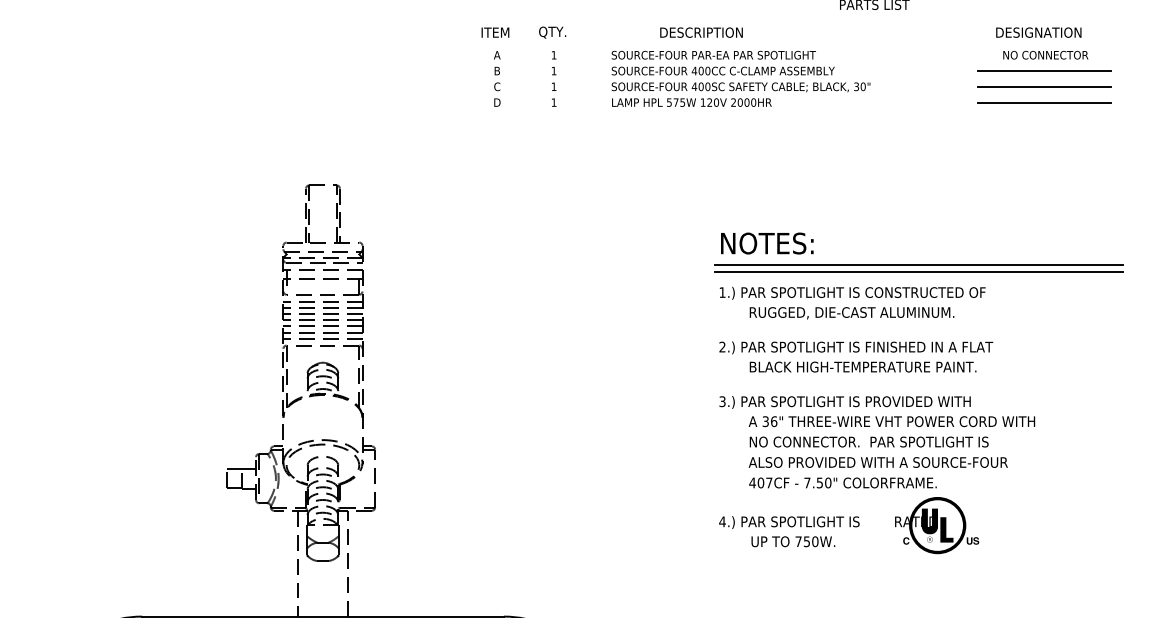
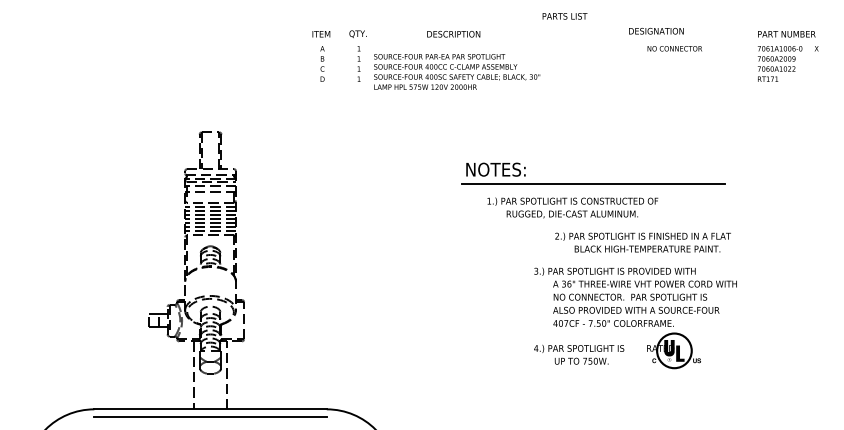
text: (1038, 33) -> (656, 31), moved
line: (1043, 70) -> (673, 58), removed
text: (741, 78) -> (457, 71), moved
line: (1043, 85) -> (673, 68), removed
line: (1043, 103) -> (673, 79), removed
line: (919, 271) -> (593, 187), removed
text: (852, 302) -> (572, 207), moved
text: (855, 356) -> (642, 242), moved
text: (877, 475) -> (635, 318), moved

